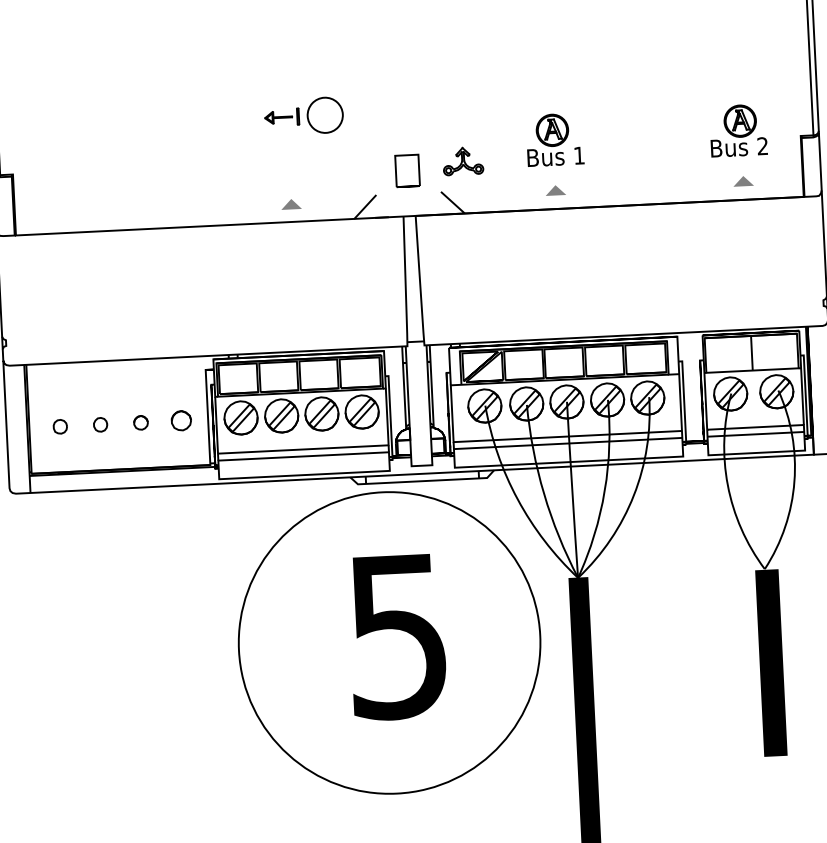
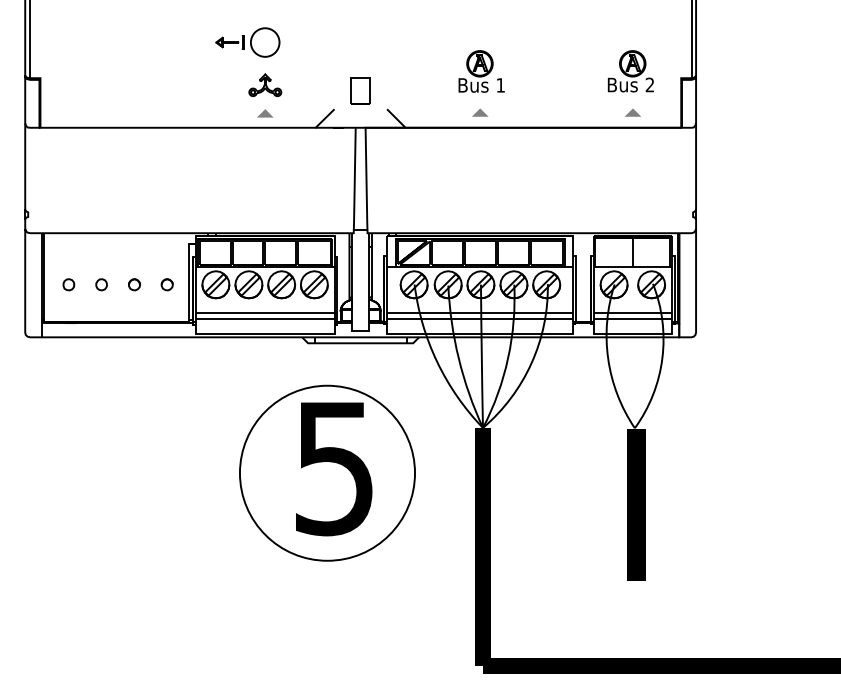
part: (303, 116) -> (247, 42), moved
part: (463, 160) -> (265, 84), moved
part: (180, 420) -> (166, 284), size x0.71
circle: (389, 642) -> (327, 472), size x0.71

